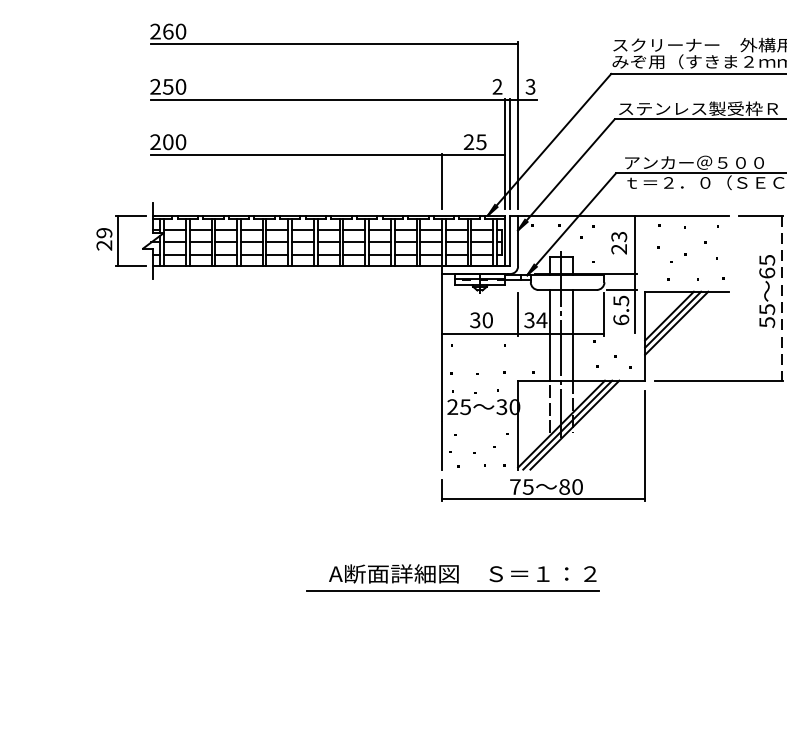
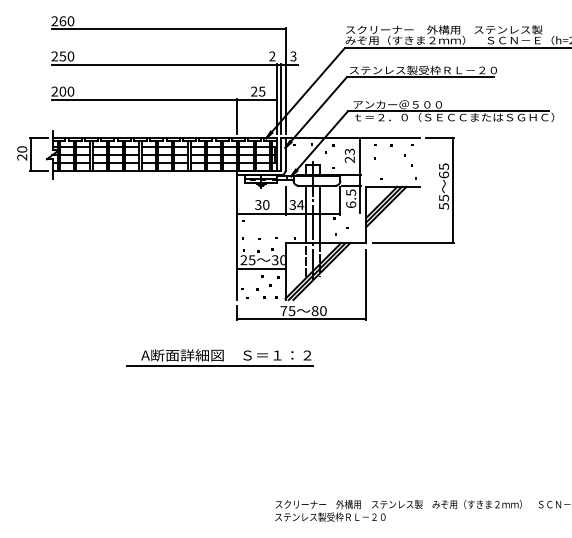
text: (104, 233) -> (22, 149), 29 -> 20
line: (782, 297) -> (453, 190), dashed -> solid
line: (478, 421) -> (260, 269), added
part: (452, 577) -> (219, 357), moved

